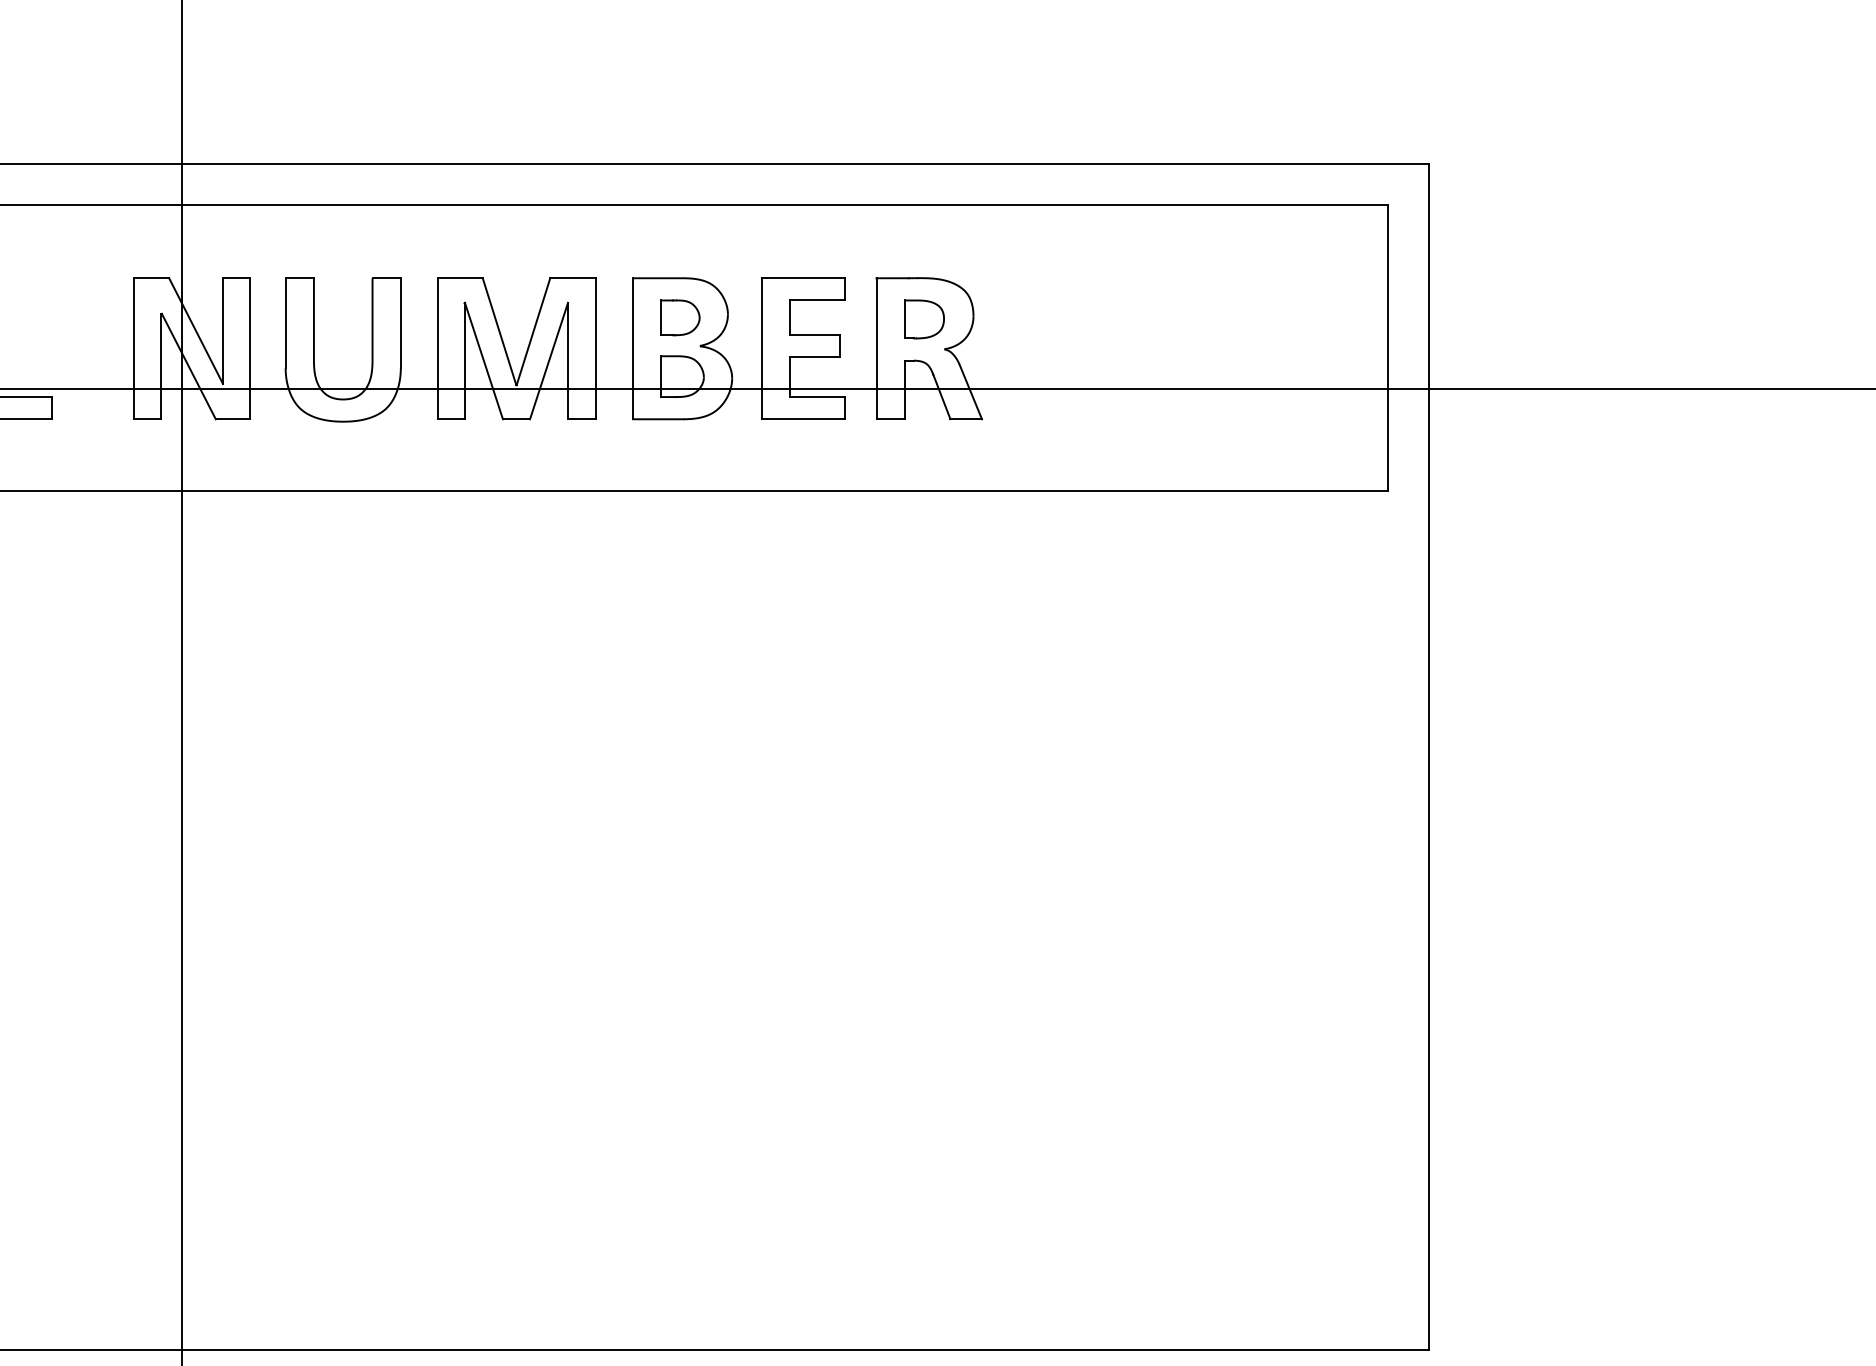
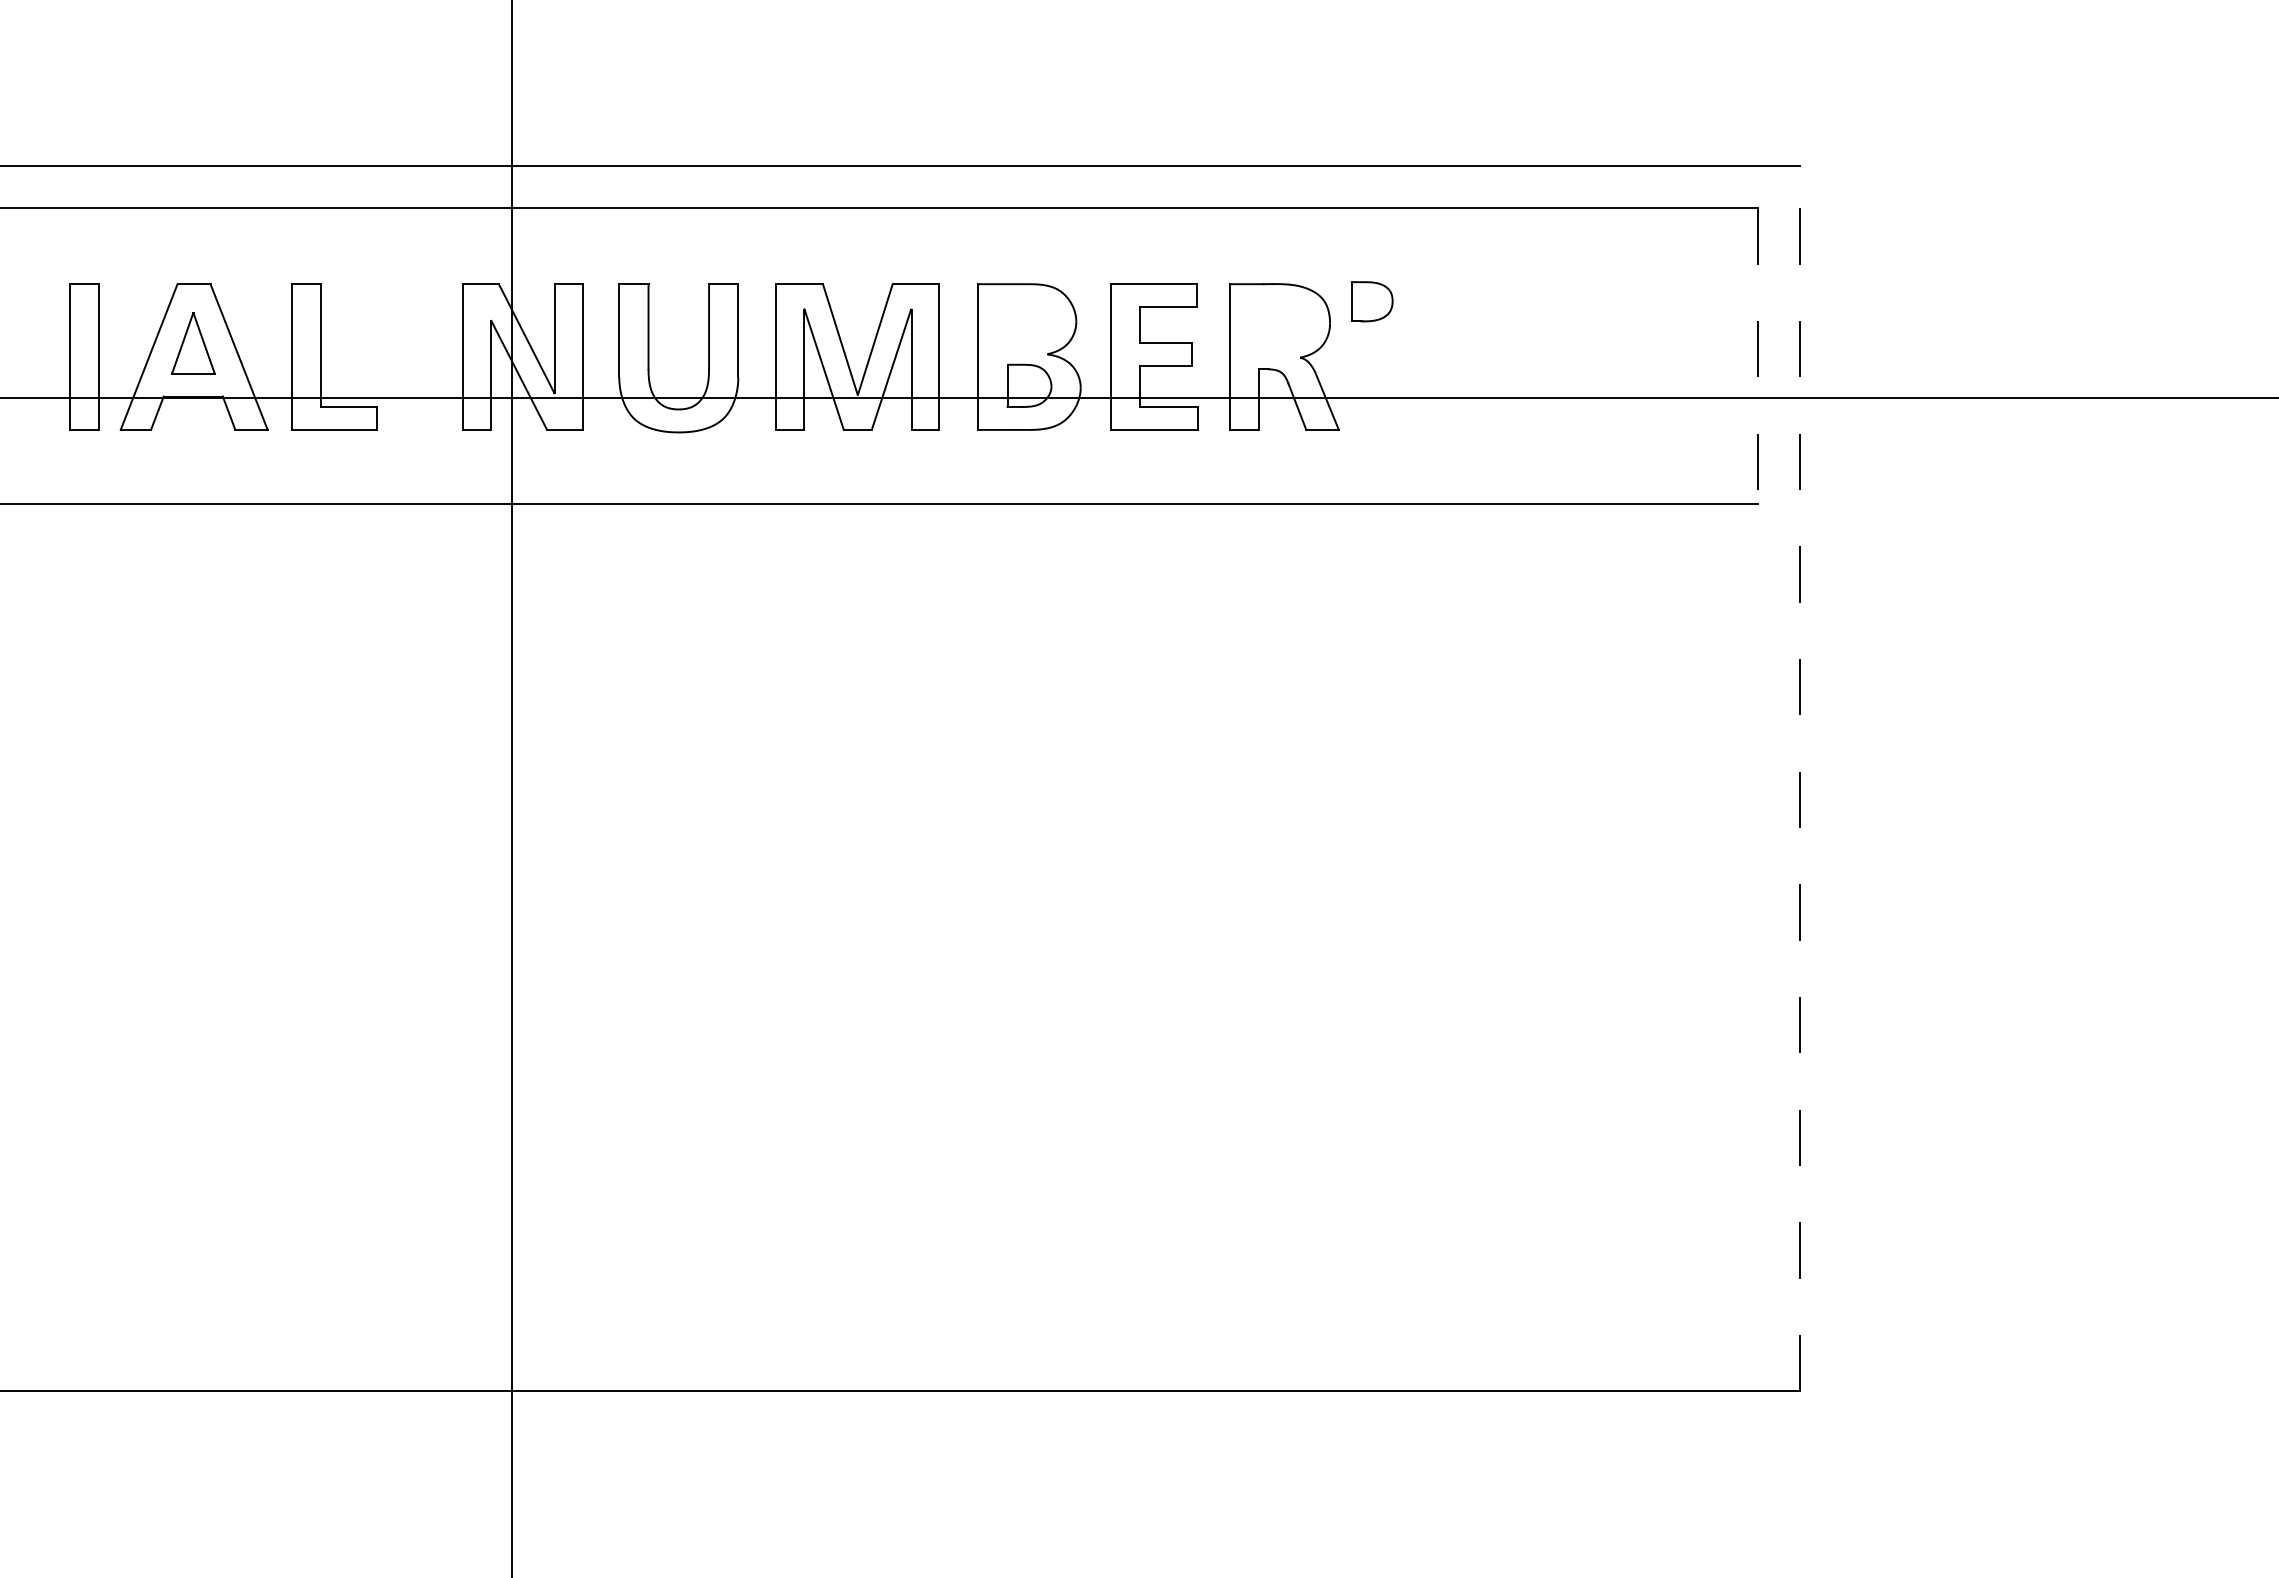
part: (679, 317) -> (1026, 324), removed
part: (924, 319) -> (1372, 301), moved
line: (1388, 348) -> (1758, 356), solid -> dashed
line: (1428, 756) -> (1800, 778), solid -> dashed

